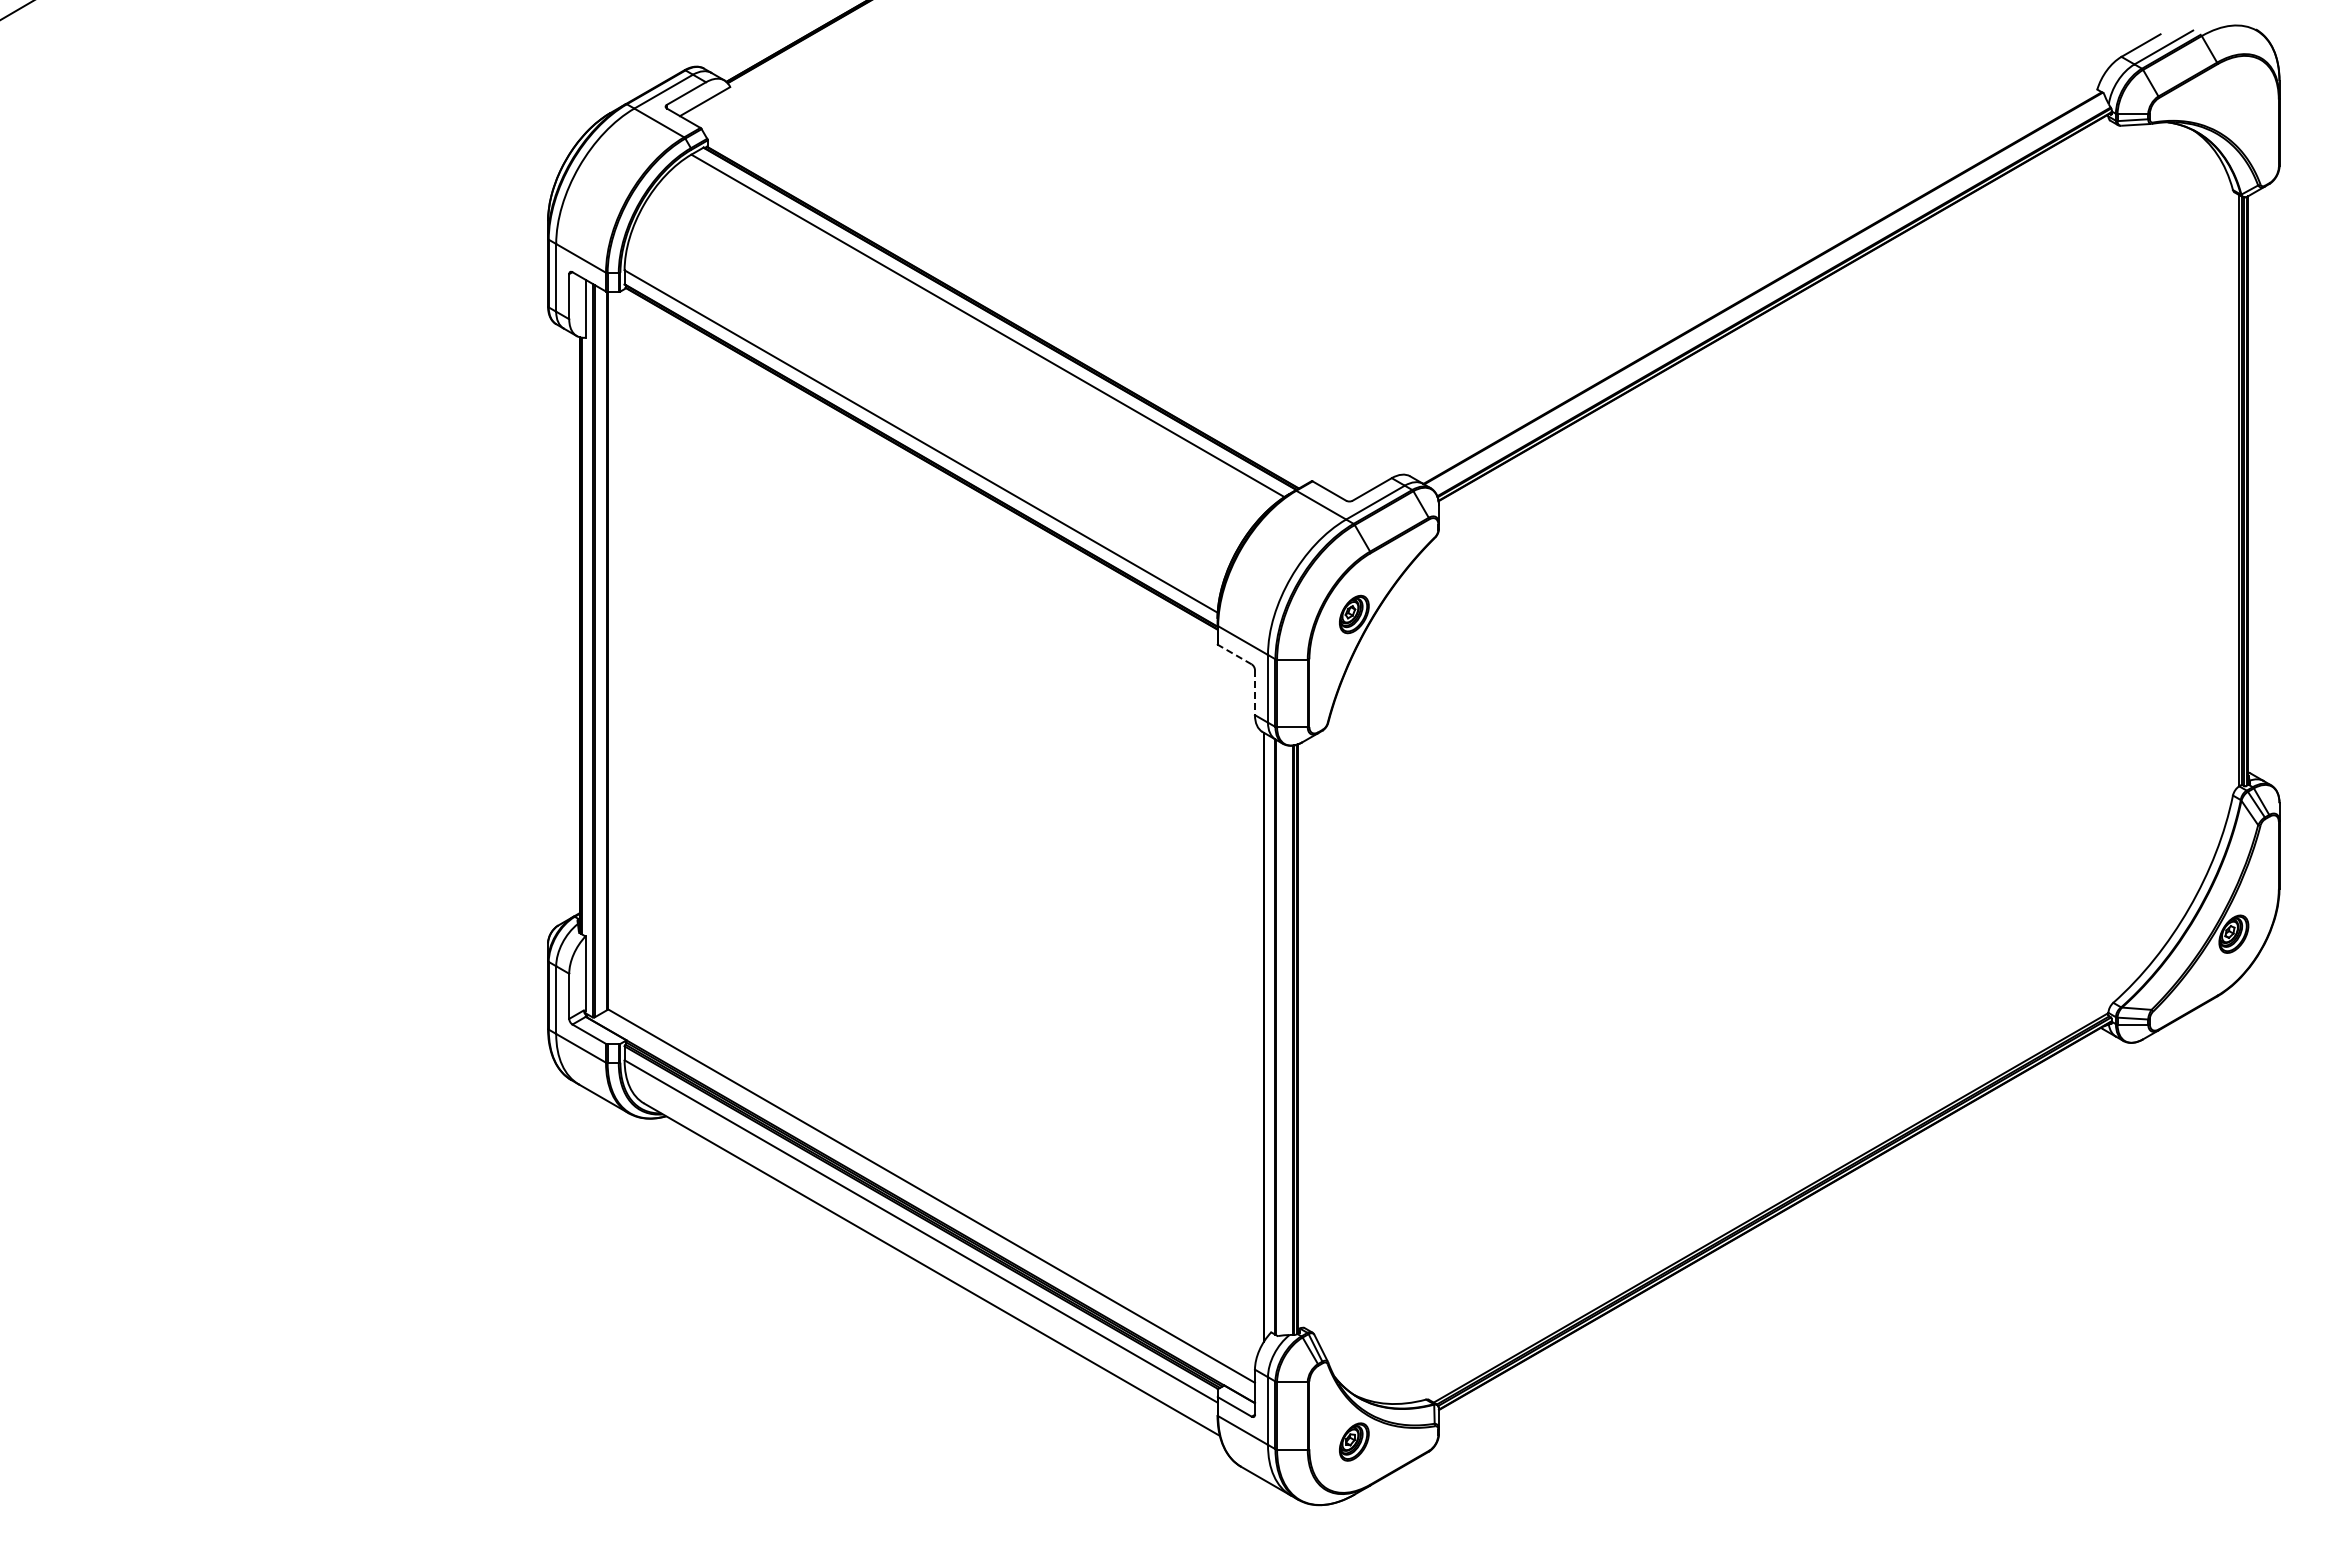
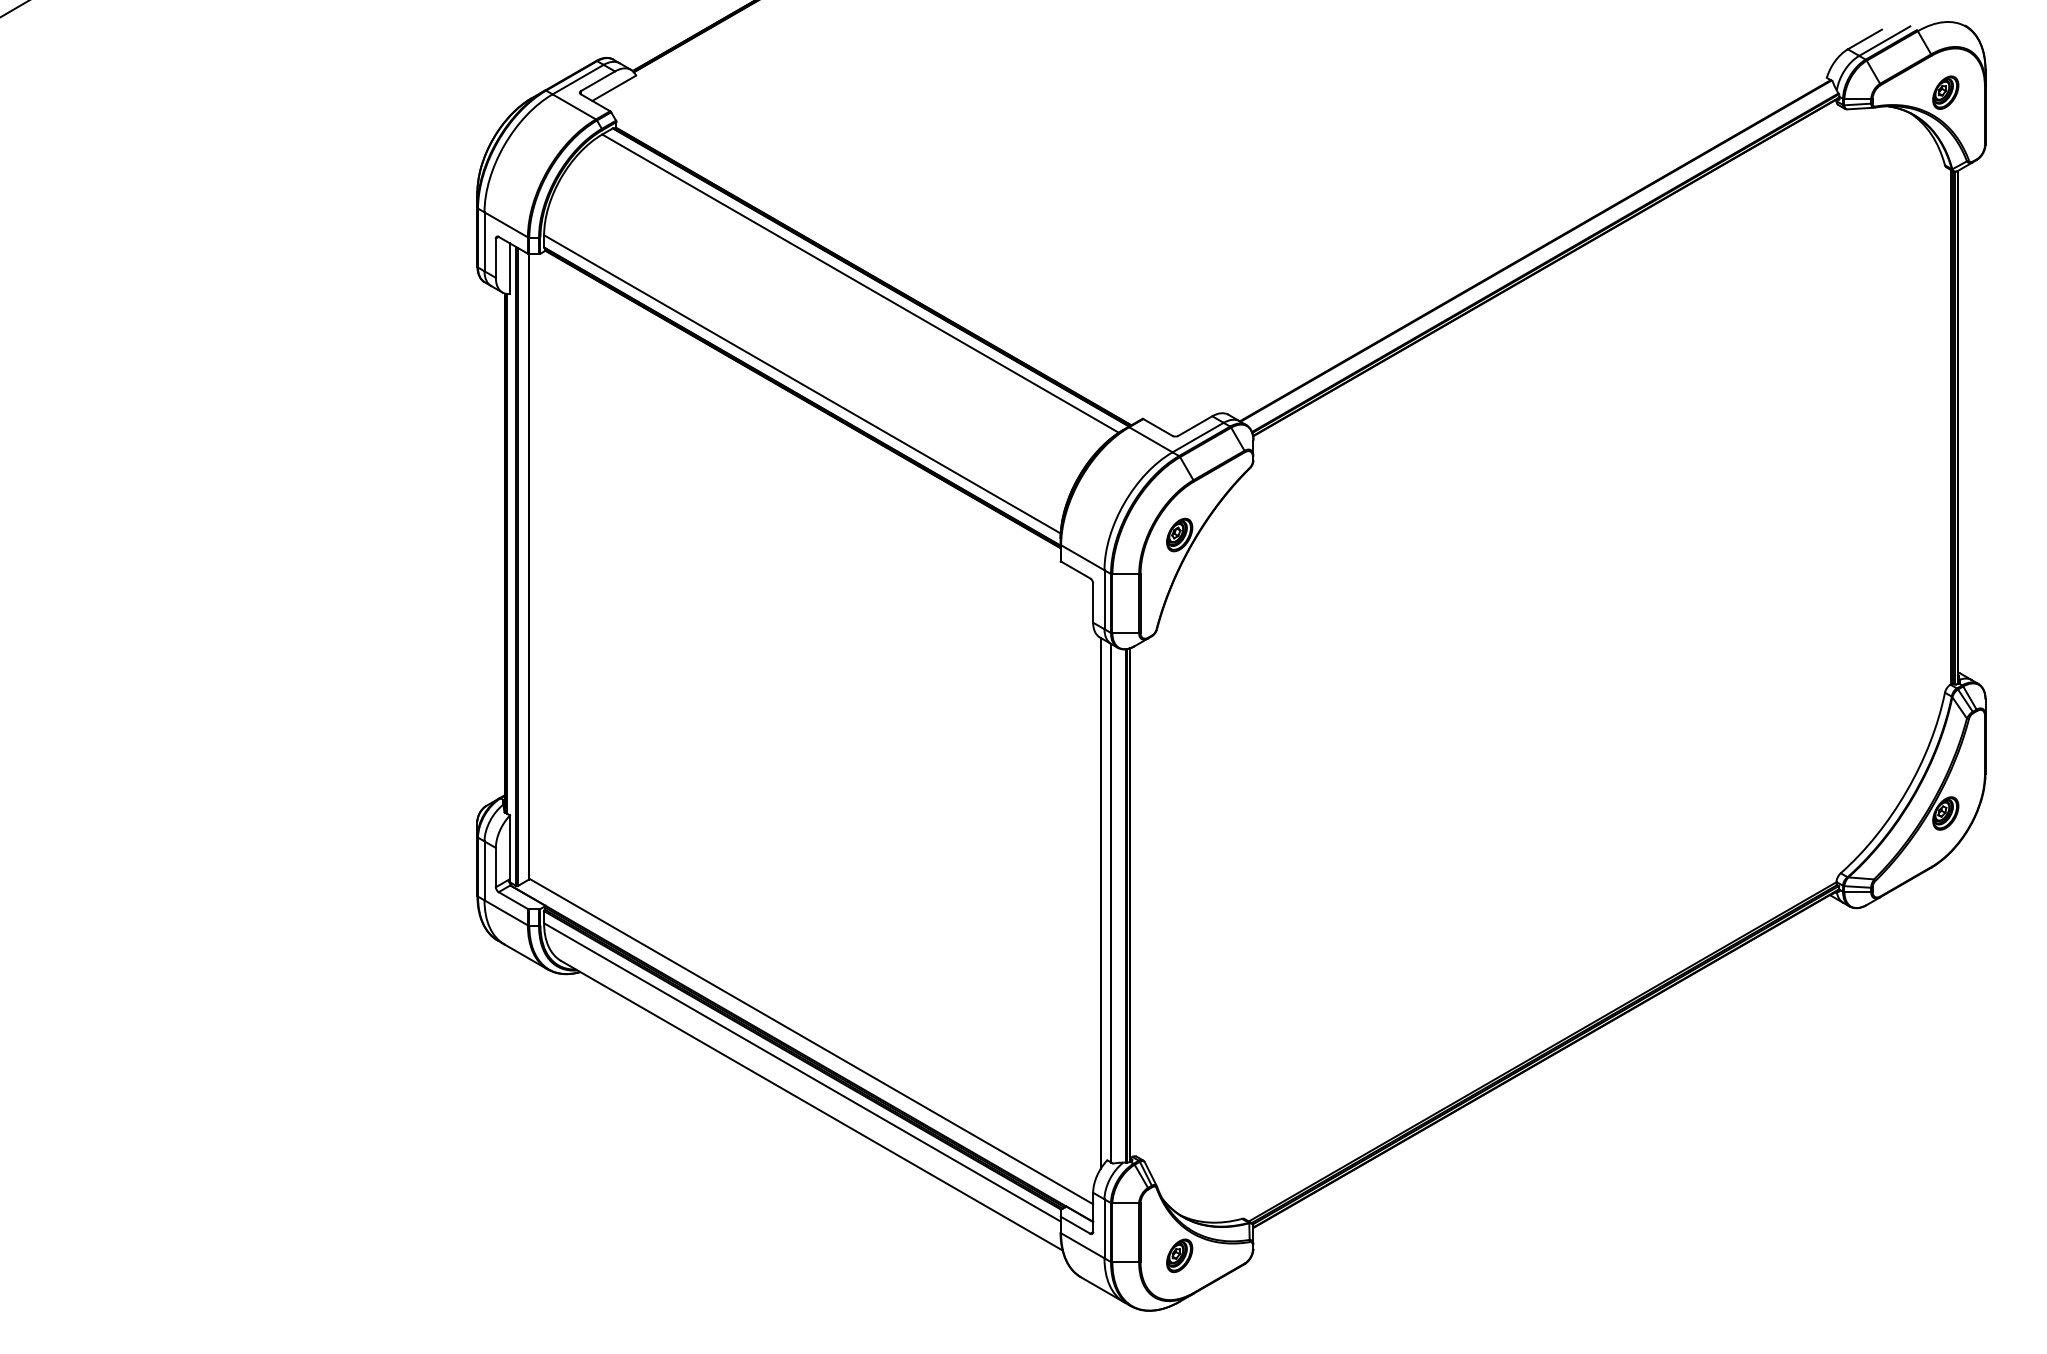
part: (2233, 106) -> (1945, 92), added
line: (1234, 654) -> (1075, 569), dashed -> solid
line: (1254, 692) -> (1092, 602), dashed -> solid

